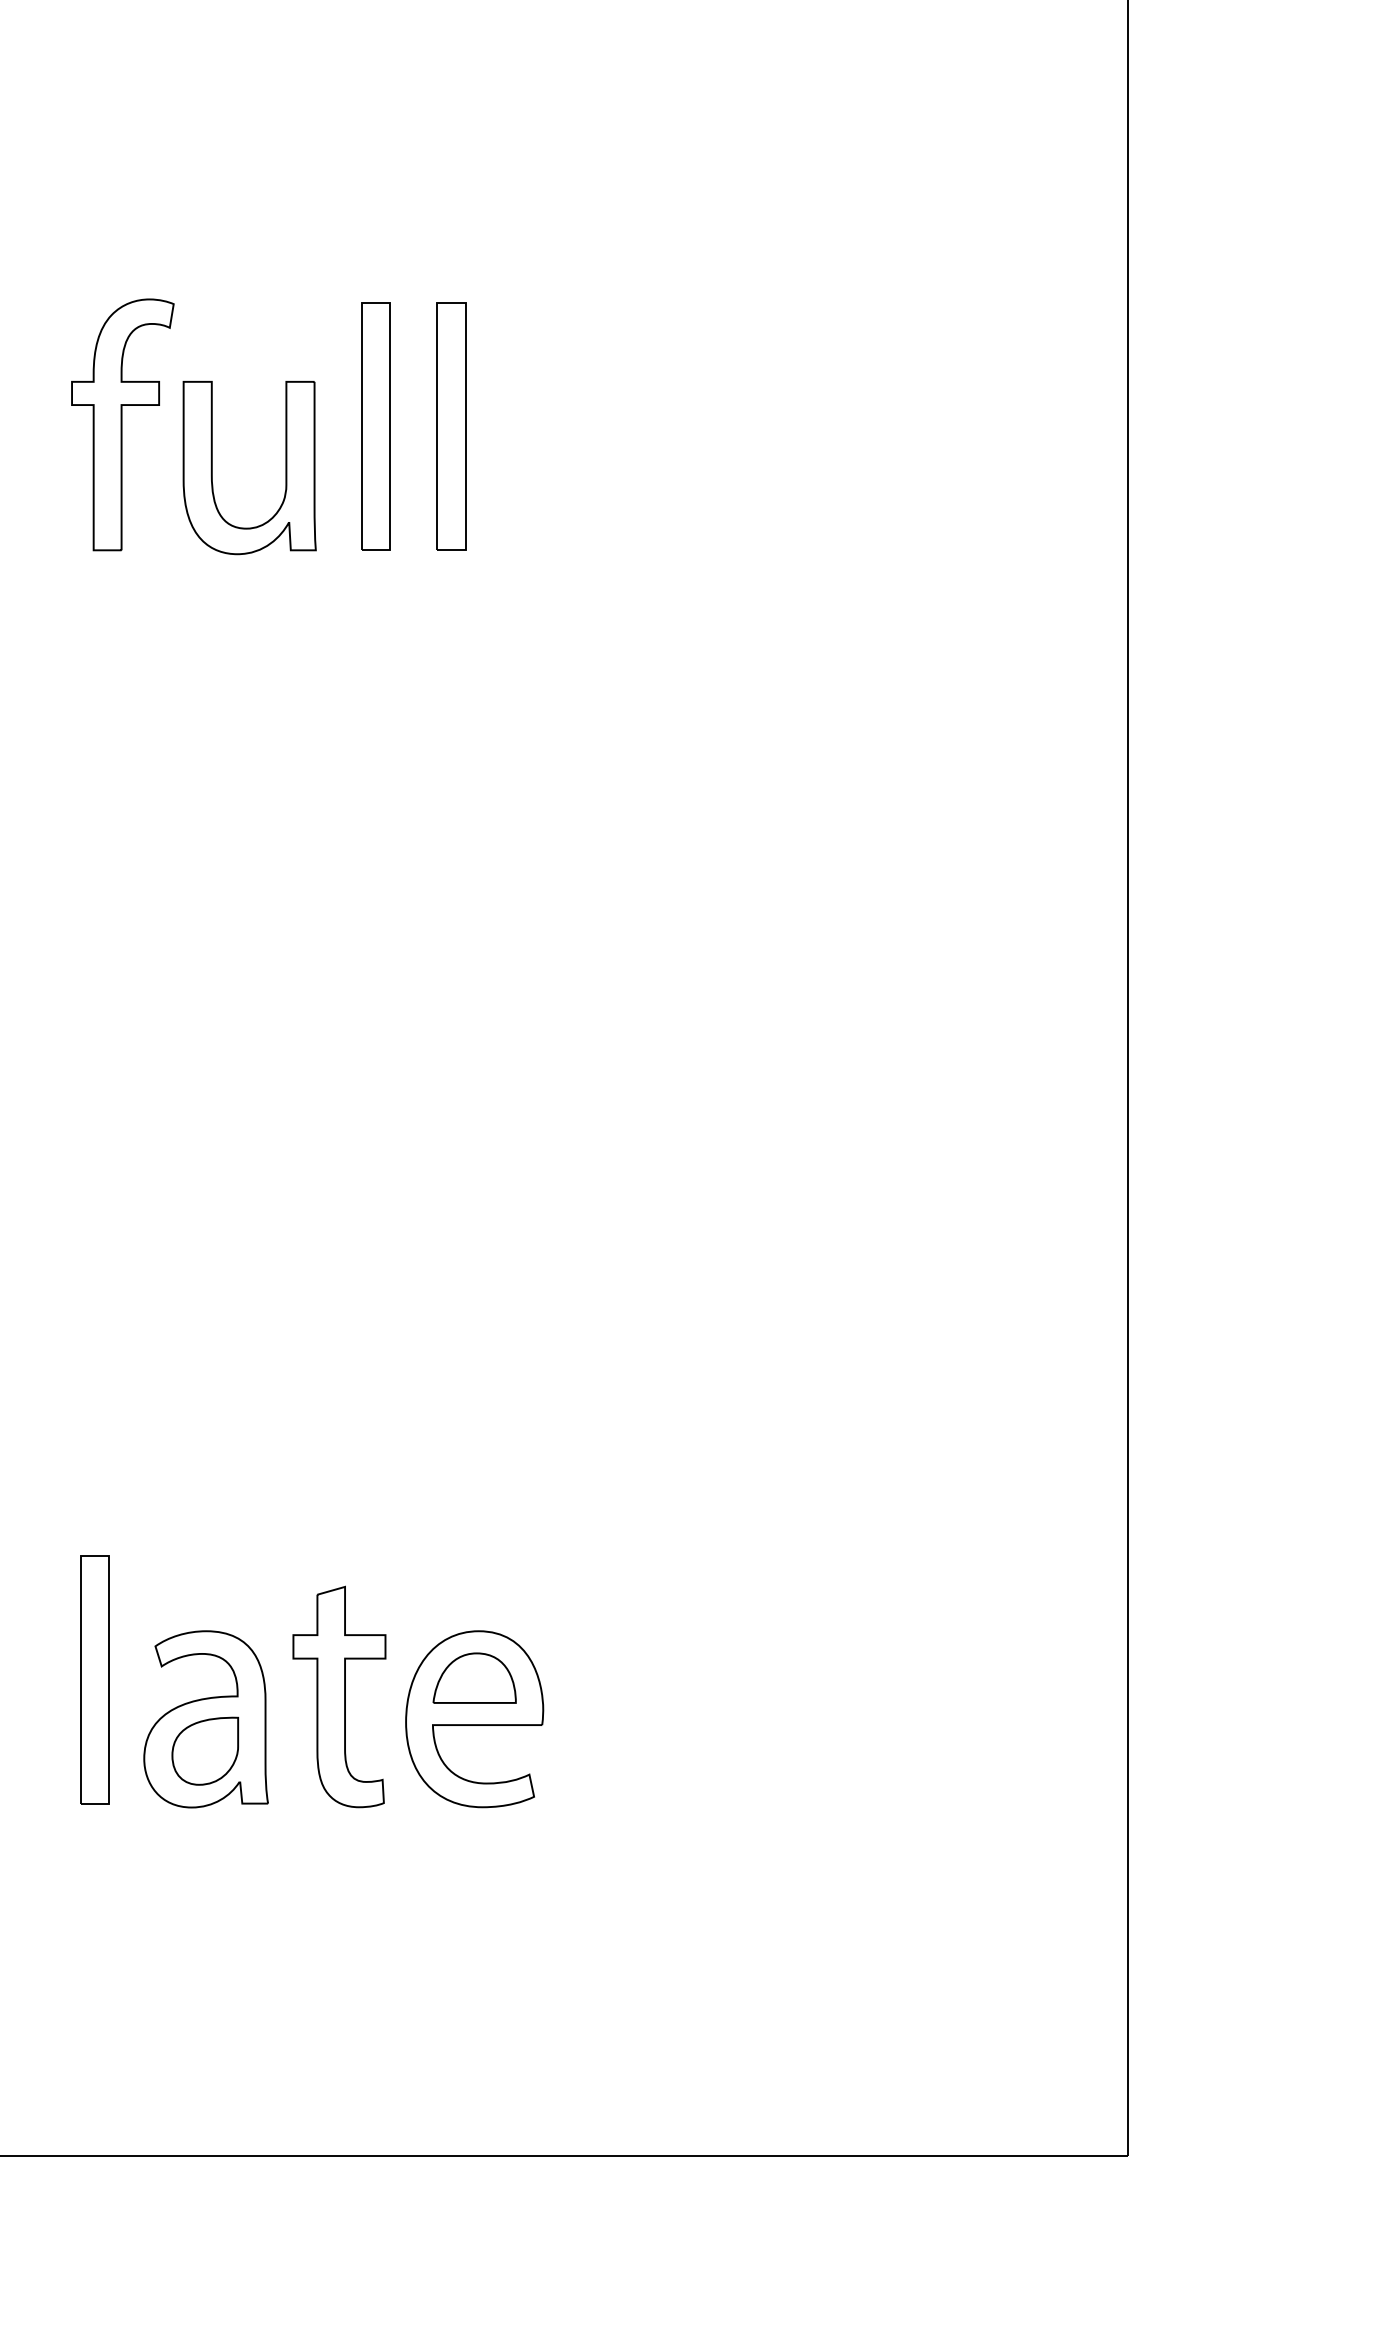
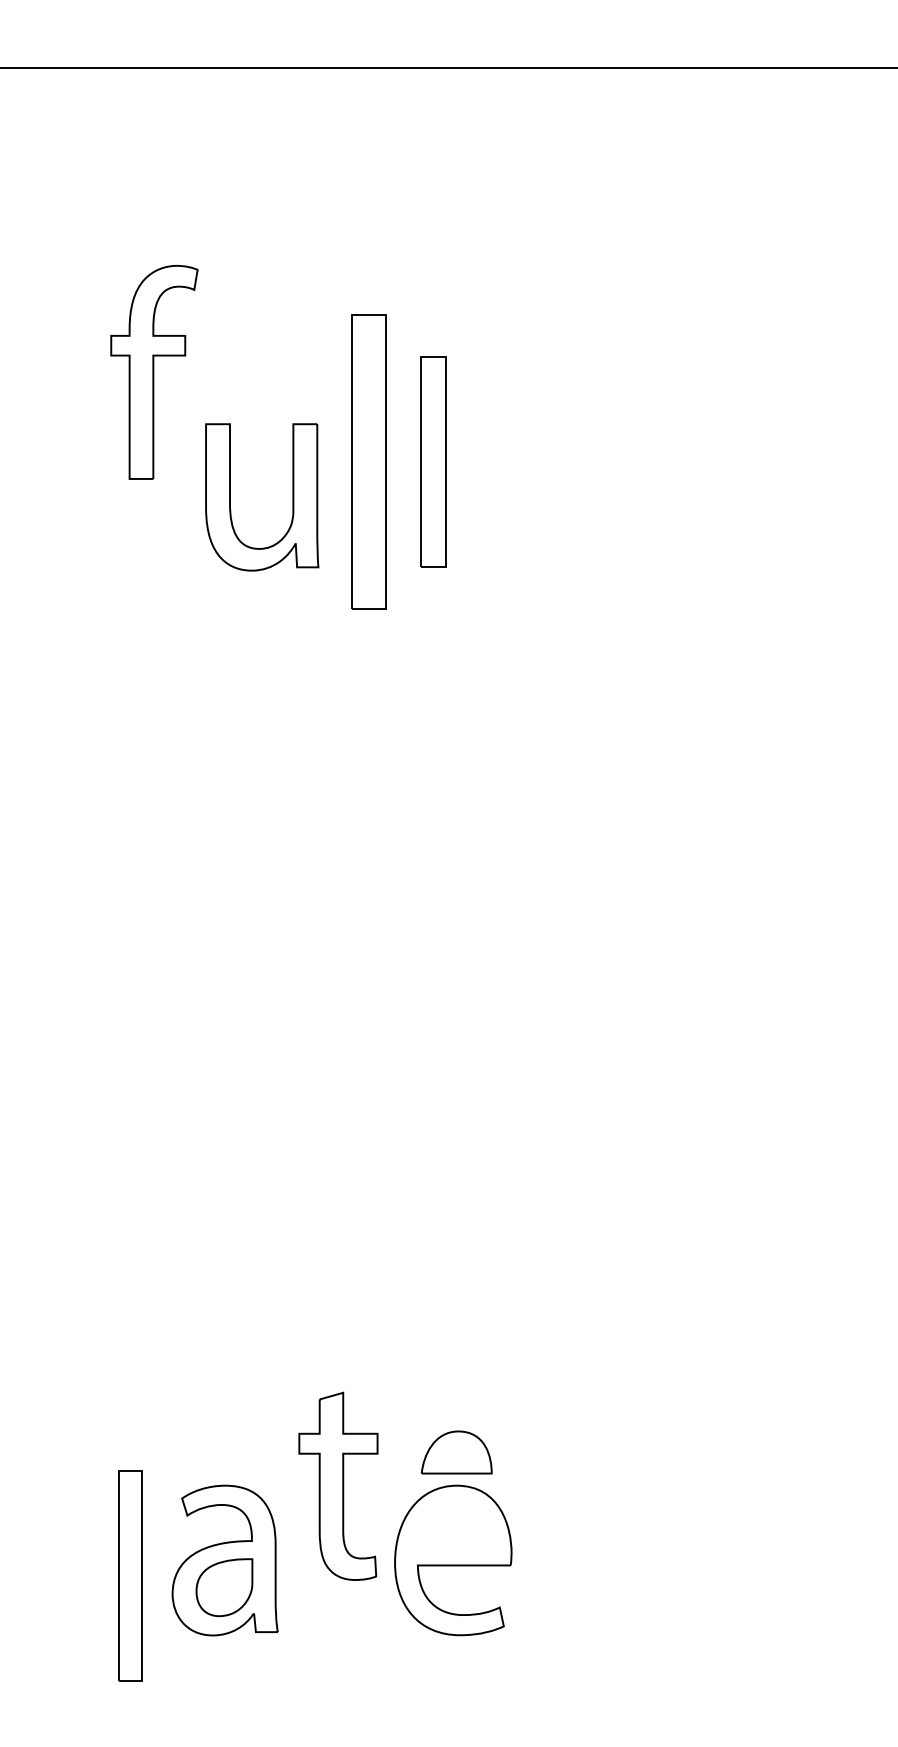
part: (122, 424) -> (154, 372), moved
part: (375, 426) -> (369, 462), size x1.4
part: (474, 1677) -> (456, 1451), moved
part: (94, 1679) -> (130, 1575), moved
part: (339, 1696) -> (338, 1485), moved

